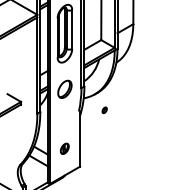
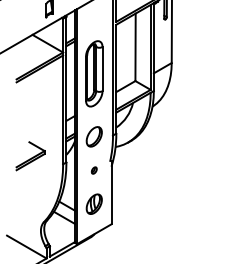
part: (104, 110) -> (94, 170), moved
part: (64, 148) -> (93, 203), size x1.67

